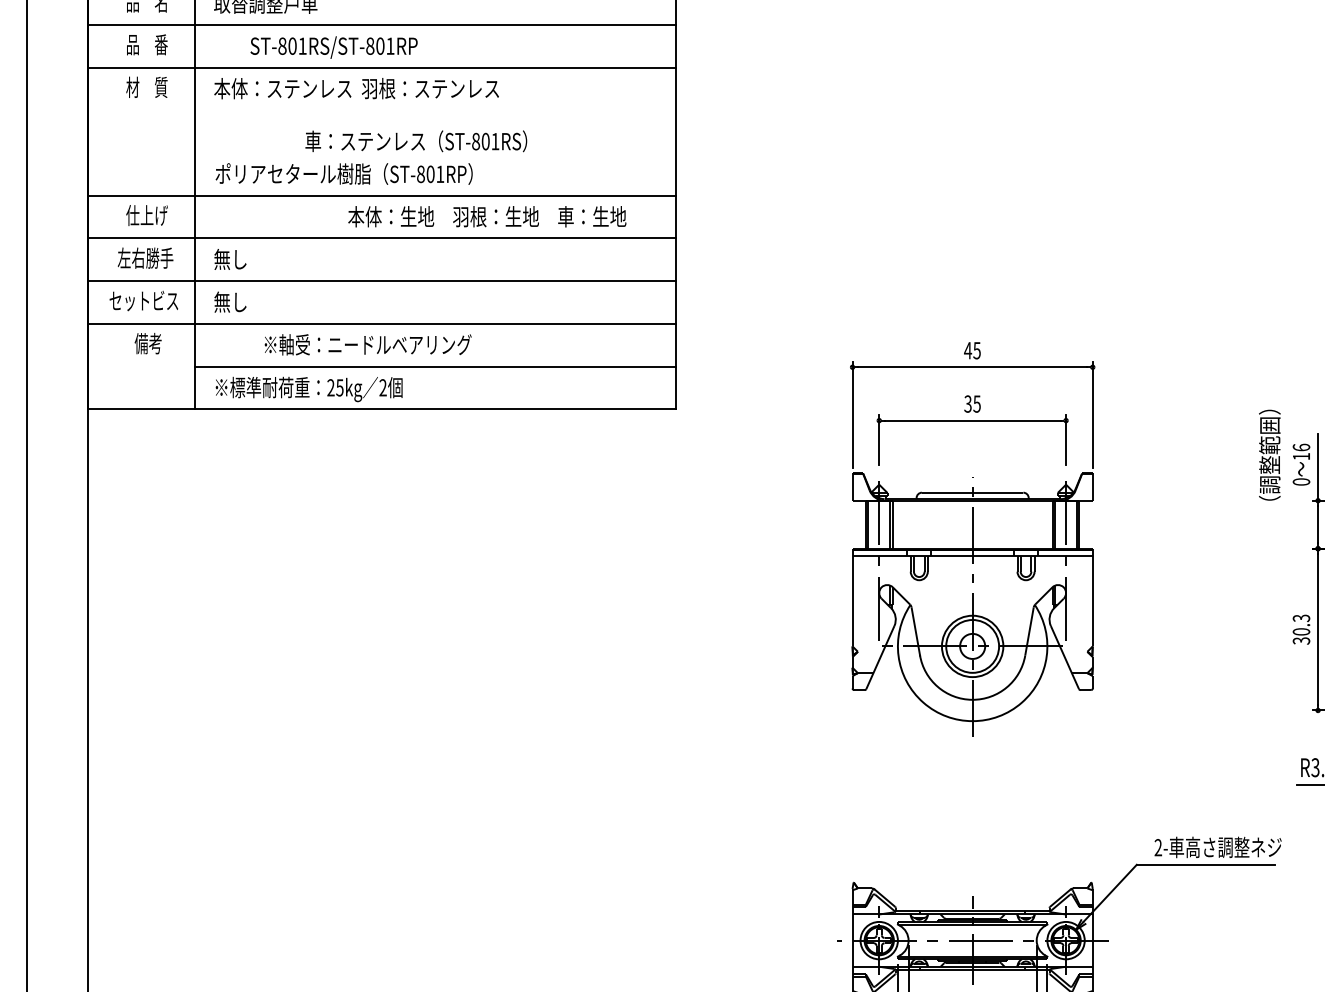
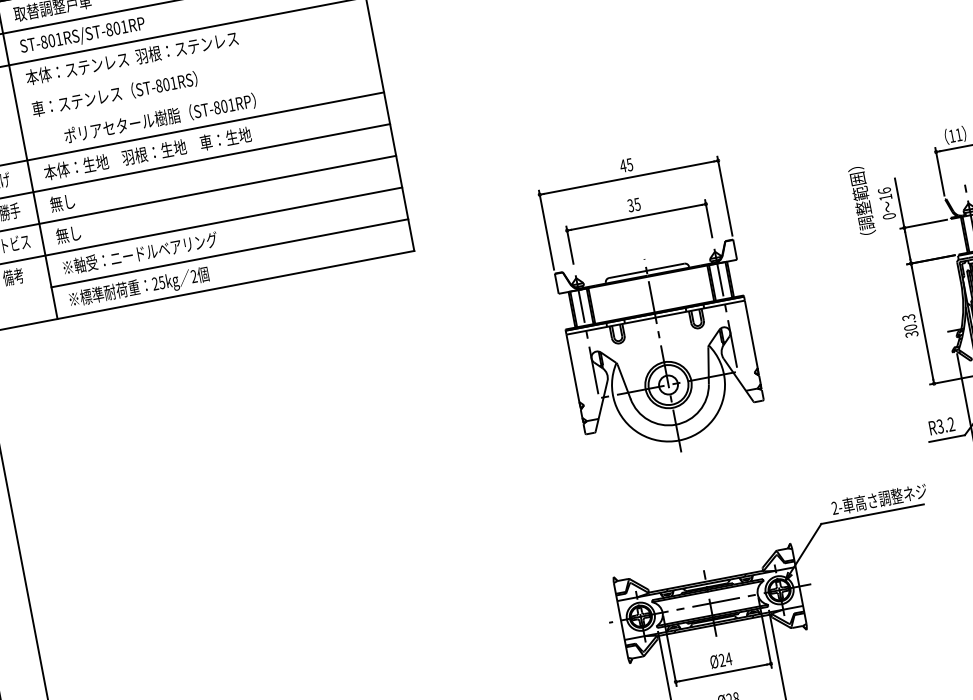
text: (333, 47) -> (82, 35), moved
text: (416, 141) -> (114, 94), moved
text: (343, 173) -> (159, 118), moved
text: (487, 216) -> (147, 153), moved
text: (367, 344) -> (139, 253), moved

